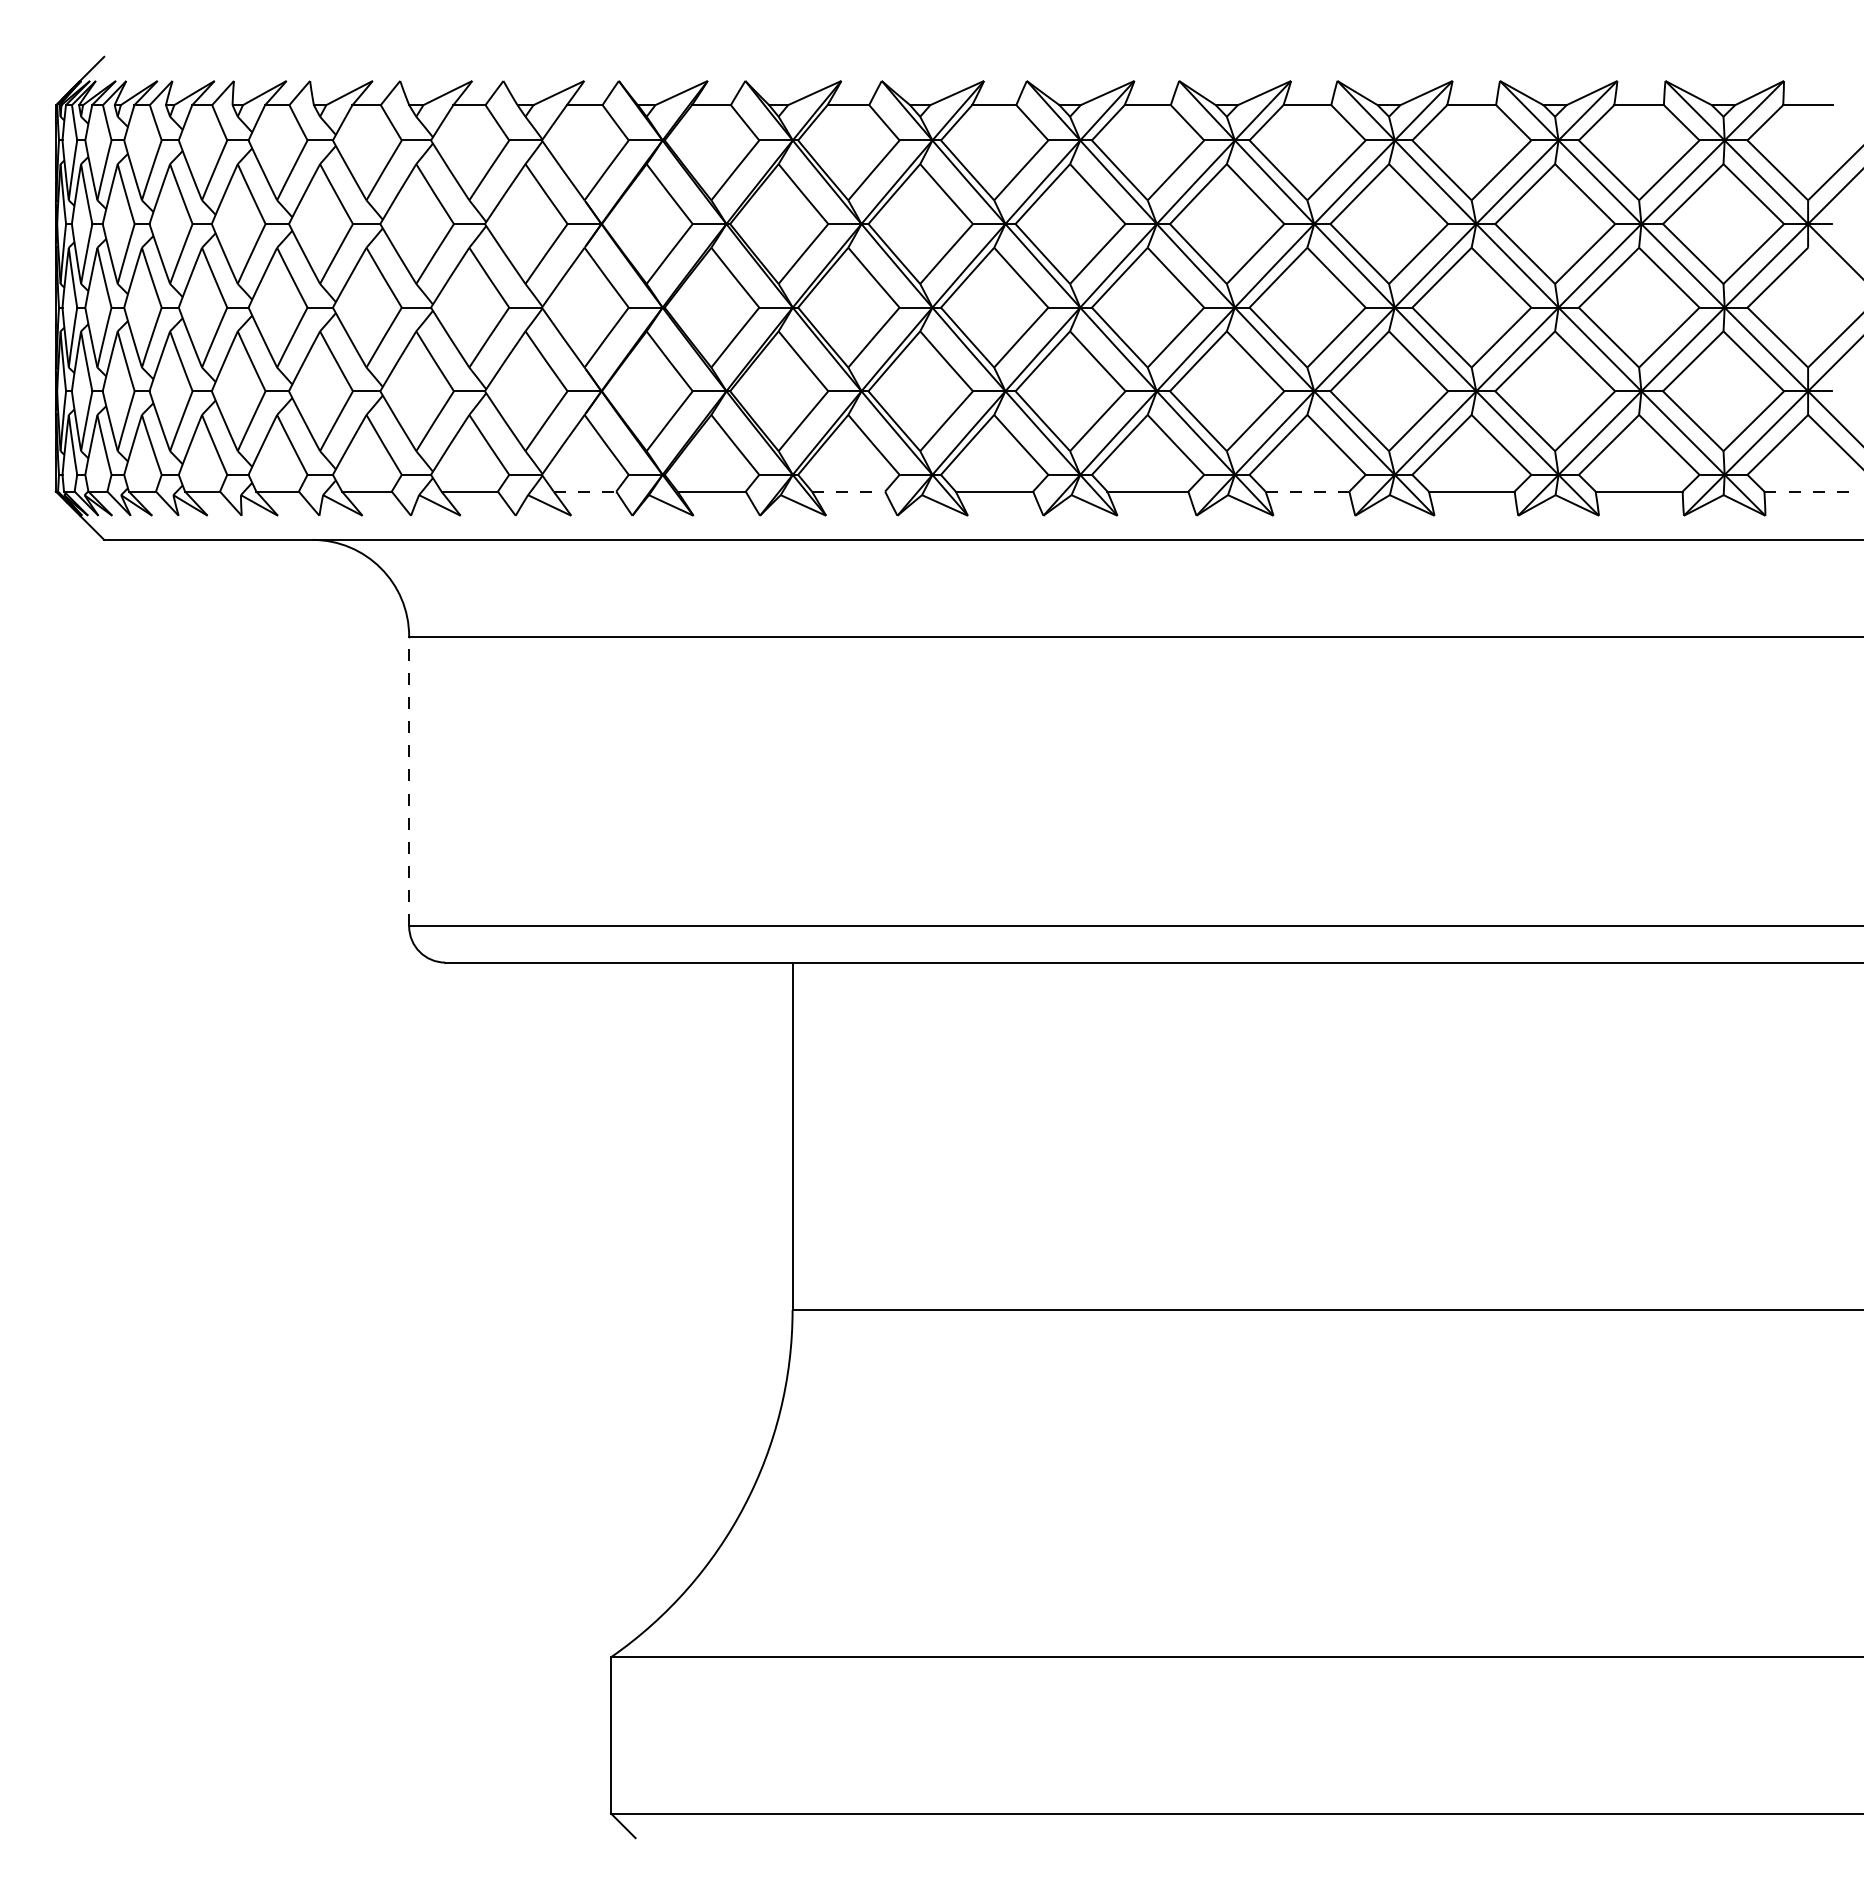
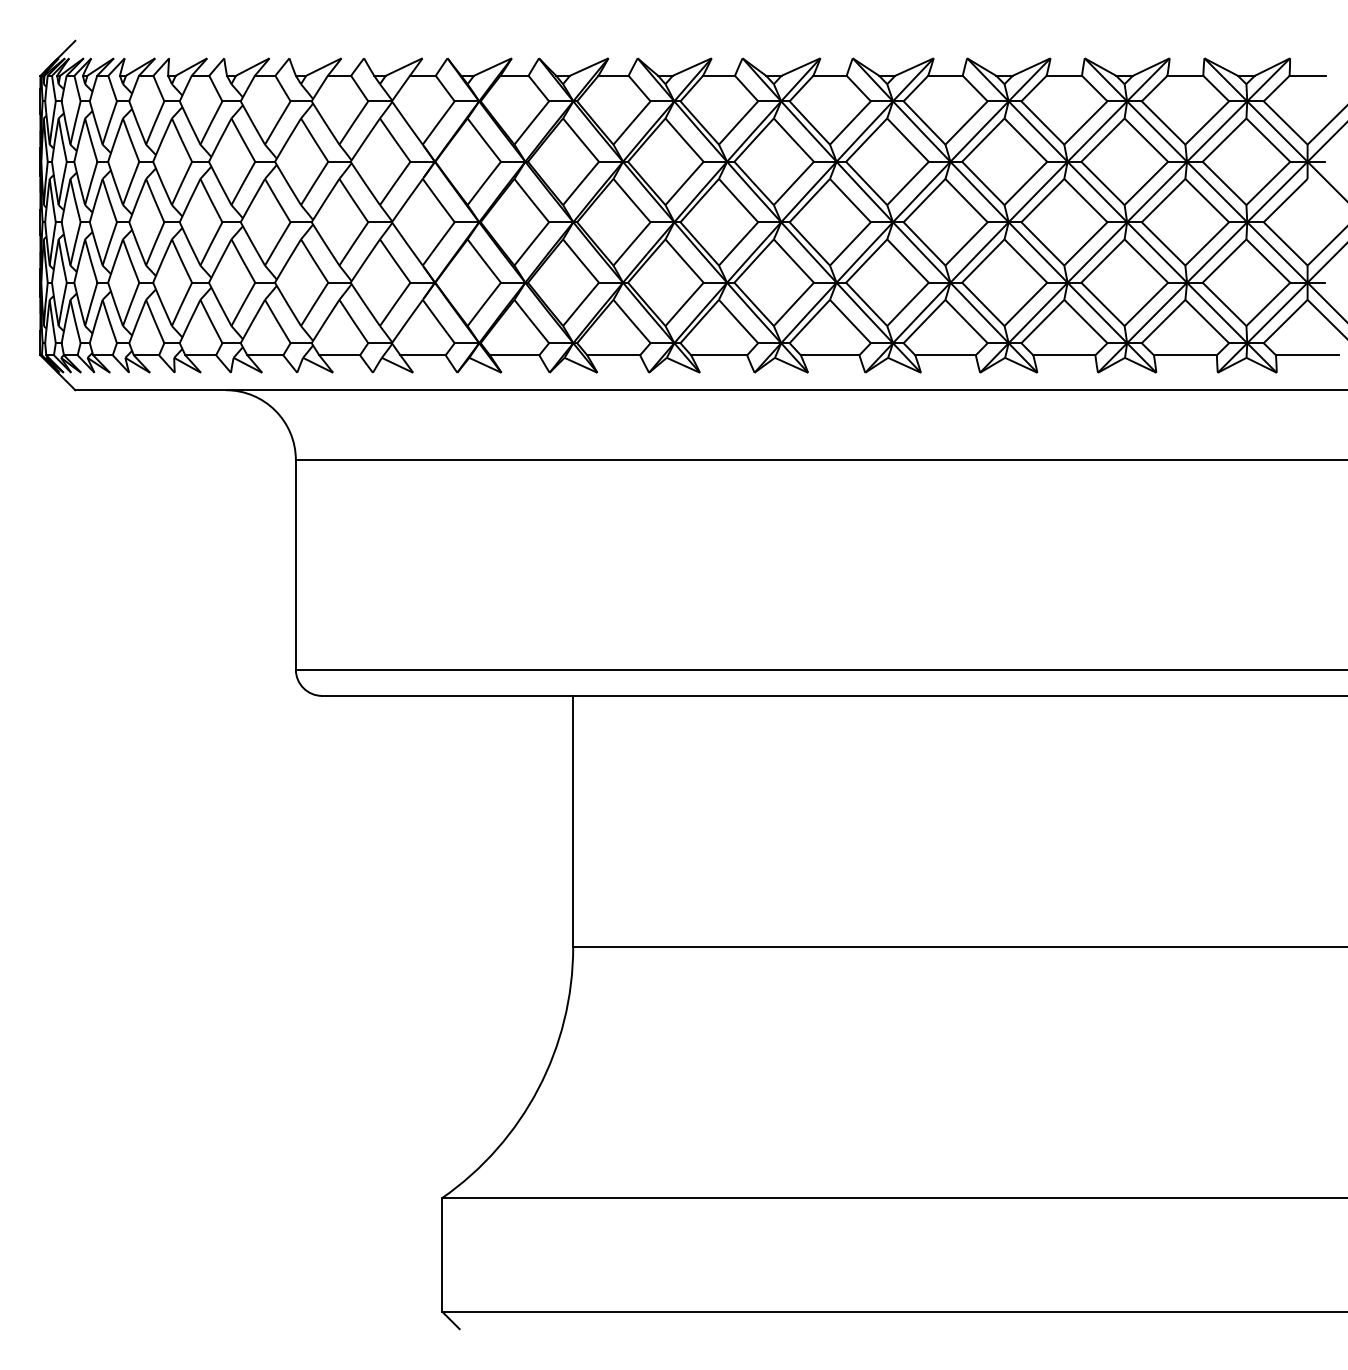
line: (585, 491) -> (423, 355), dashed -> solid
line: (848, 491) -> (613, 355), dashed -> solid
line: (1307, 491) -> (945, 355), dashed -> solid
line: (1808, 491) -> (1307, 355), dashed -> solid
line: (409, 781) -> (296, 564), dashed -> solid

